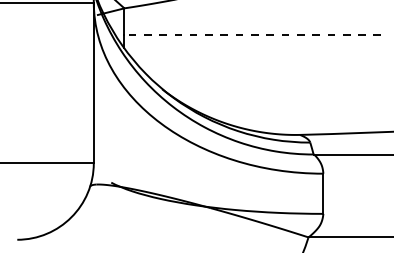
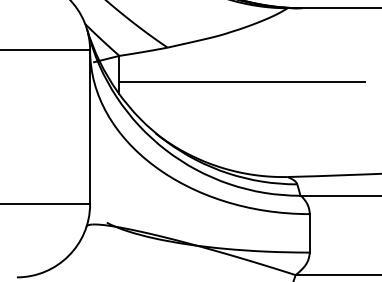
line: (253, 35) -> (242, 81), dashed -> solid

